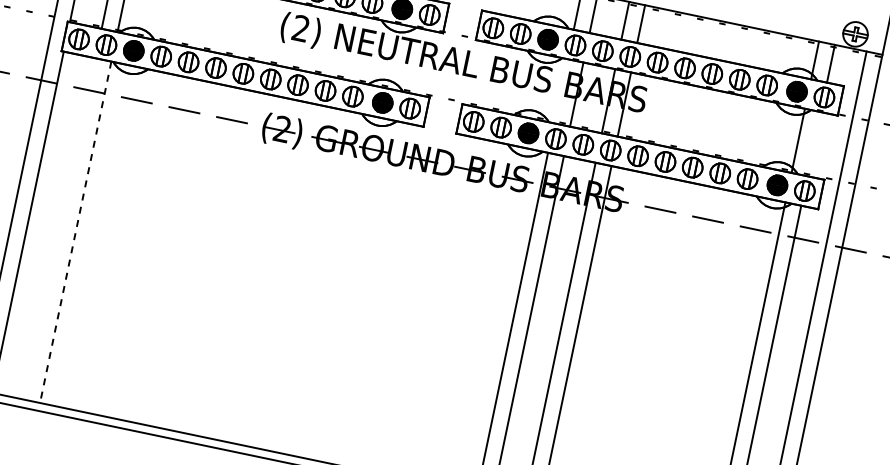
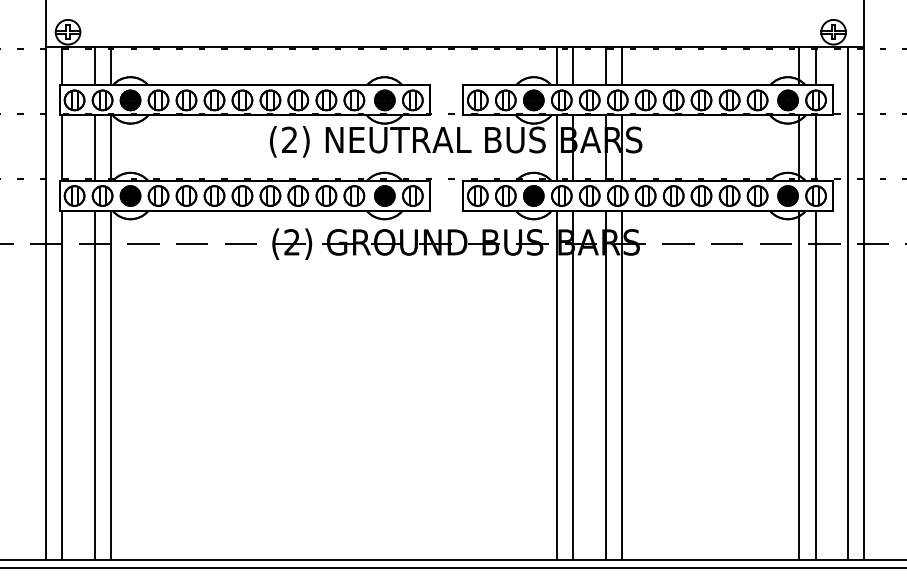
line: (560, 91) -> (556, 148), added
line: (814, 144) -> (815, 148), added
line: (59, 228) -> (94, 385), added
line: (75, 233) -> (110, 386), dashed -> solid

